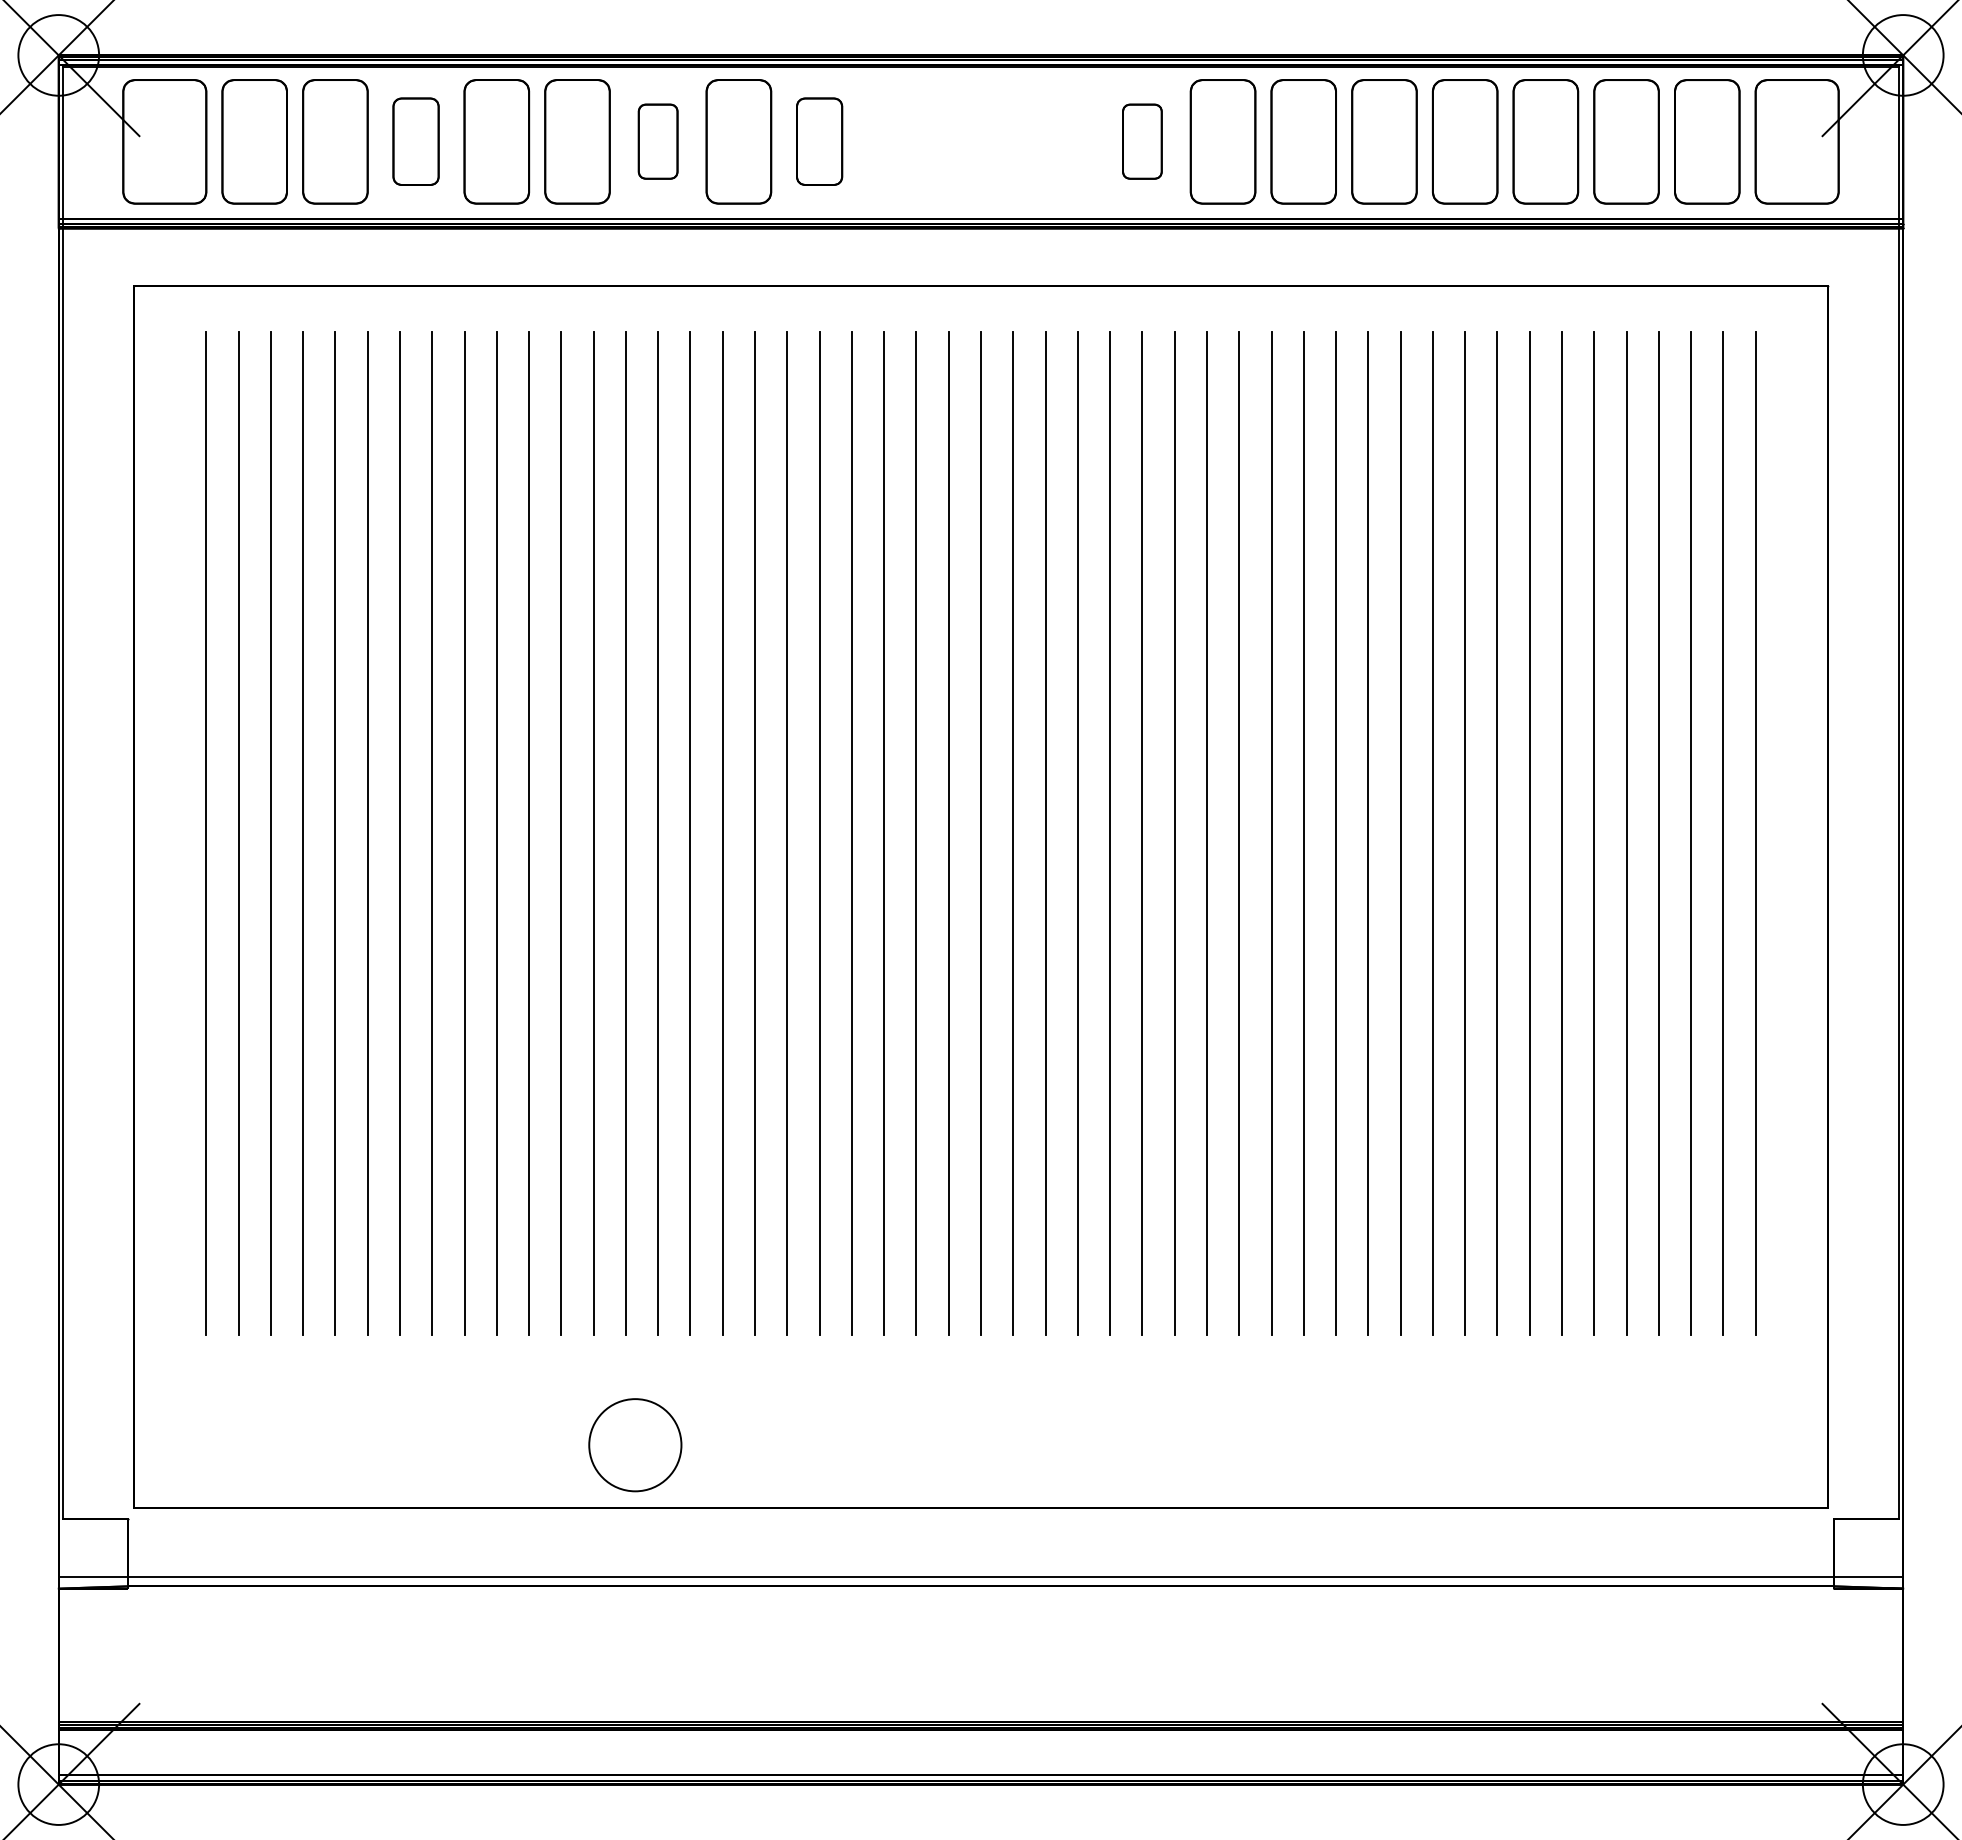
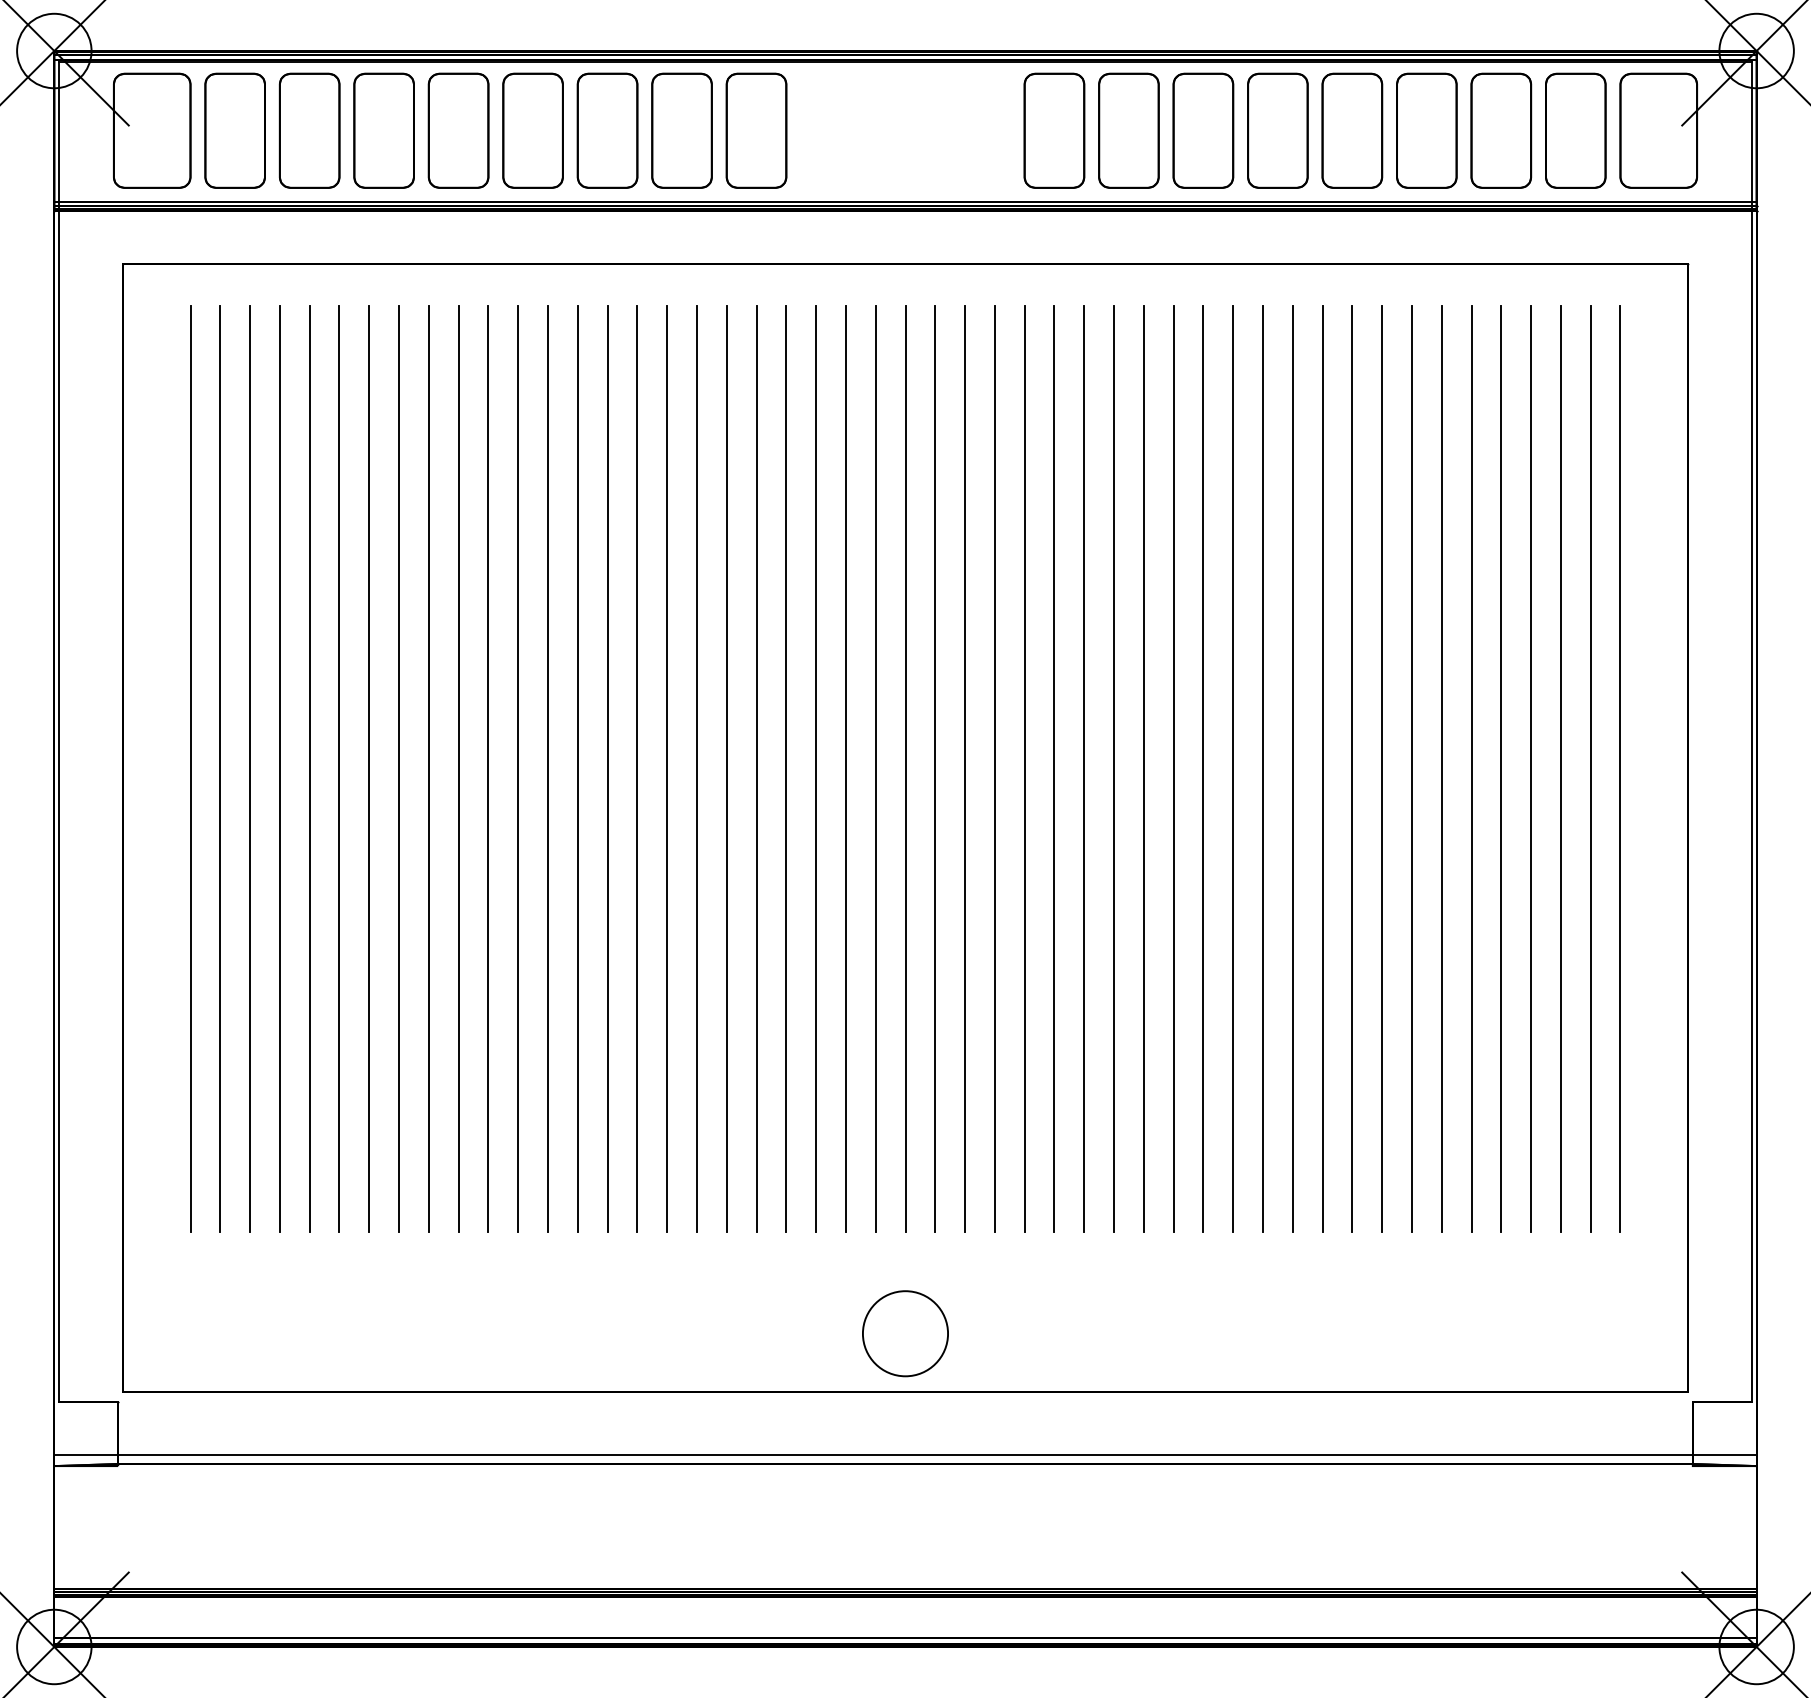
part: (415, 141) -> (383, 130), size x1.43
part: (658, 141) -> (607, 130), size x1.67
part: (819, 141) -> (756, 130), size x1.43
part: (1142, 141) -> (1054, 130), size x1.67
circle: (635, 1444) -> (905, 1333), moved

